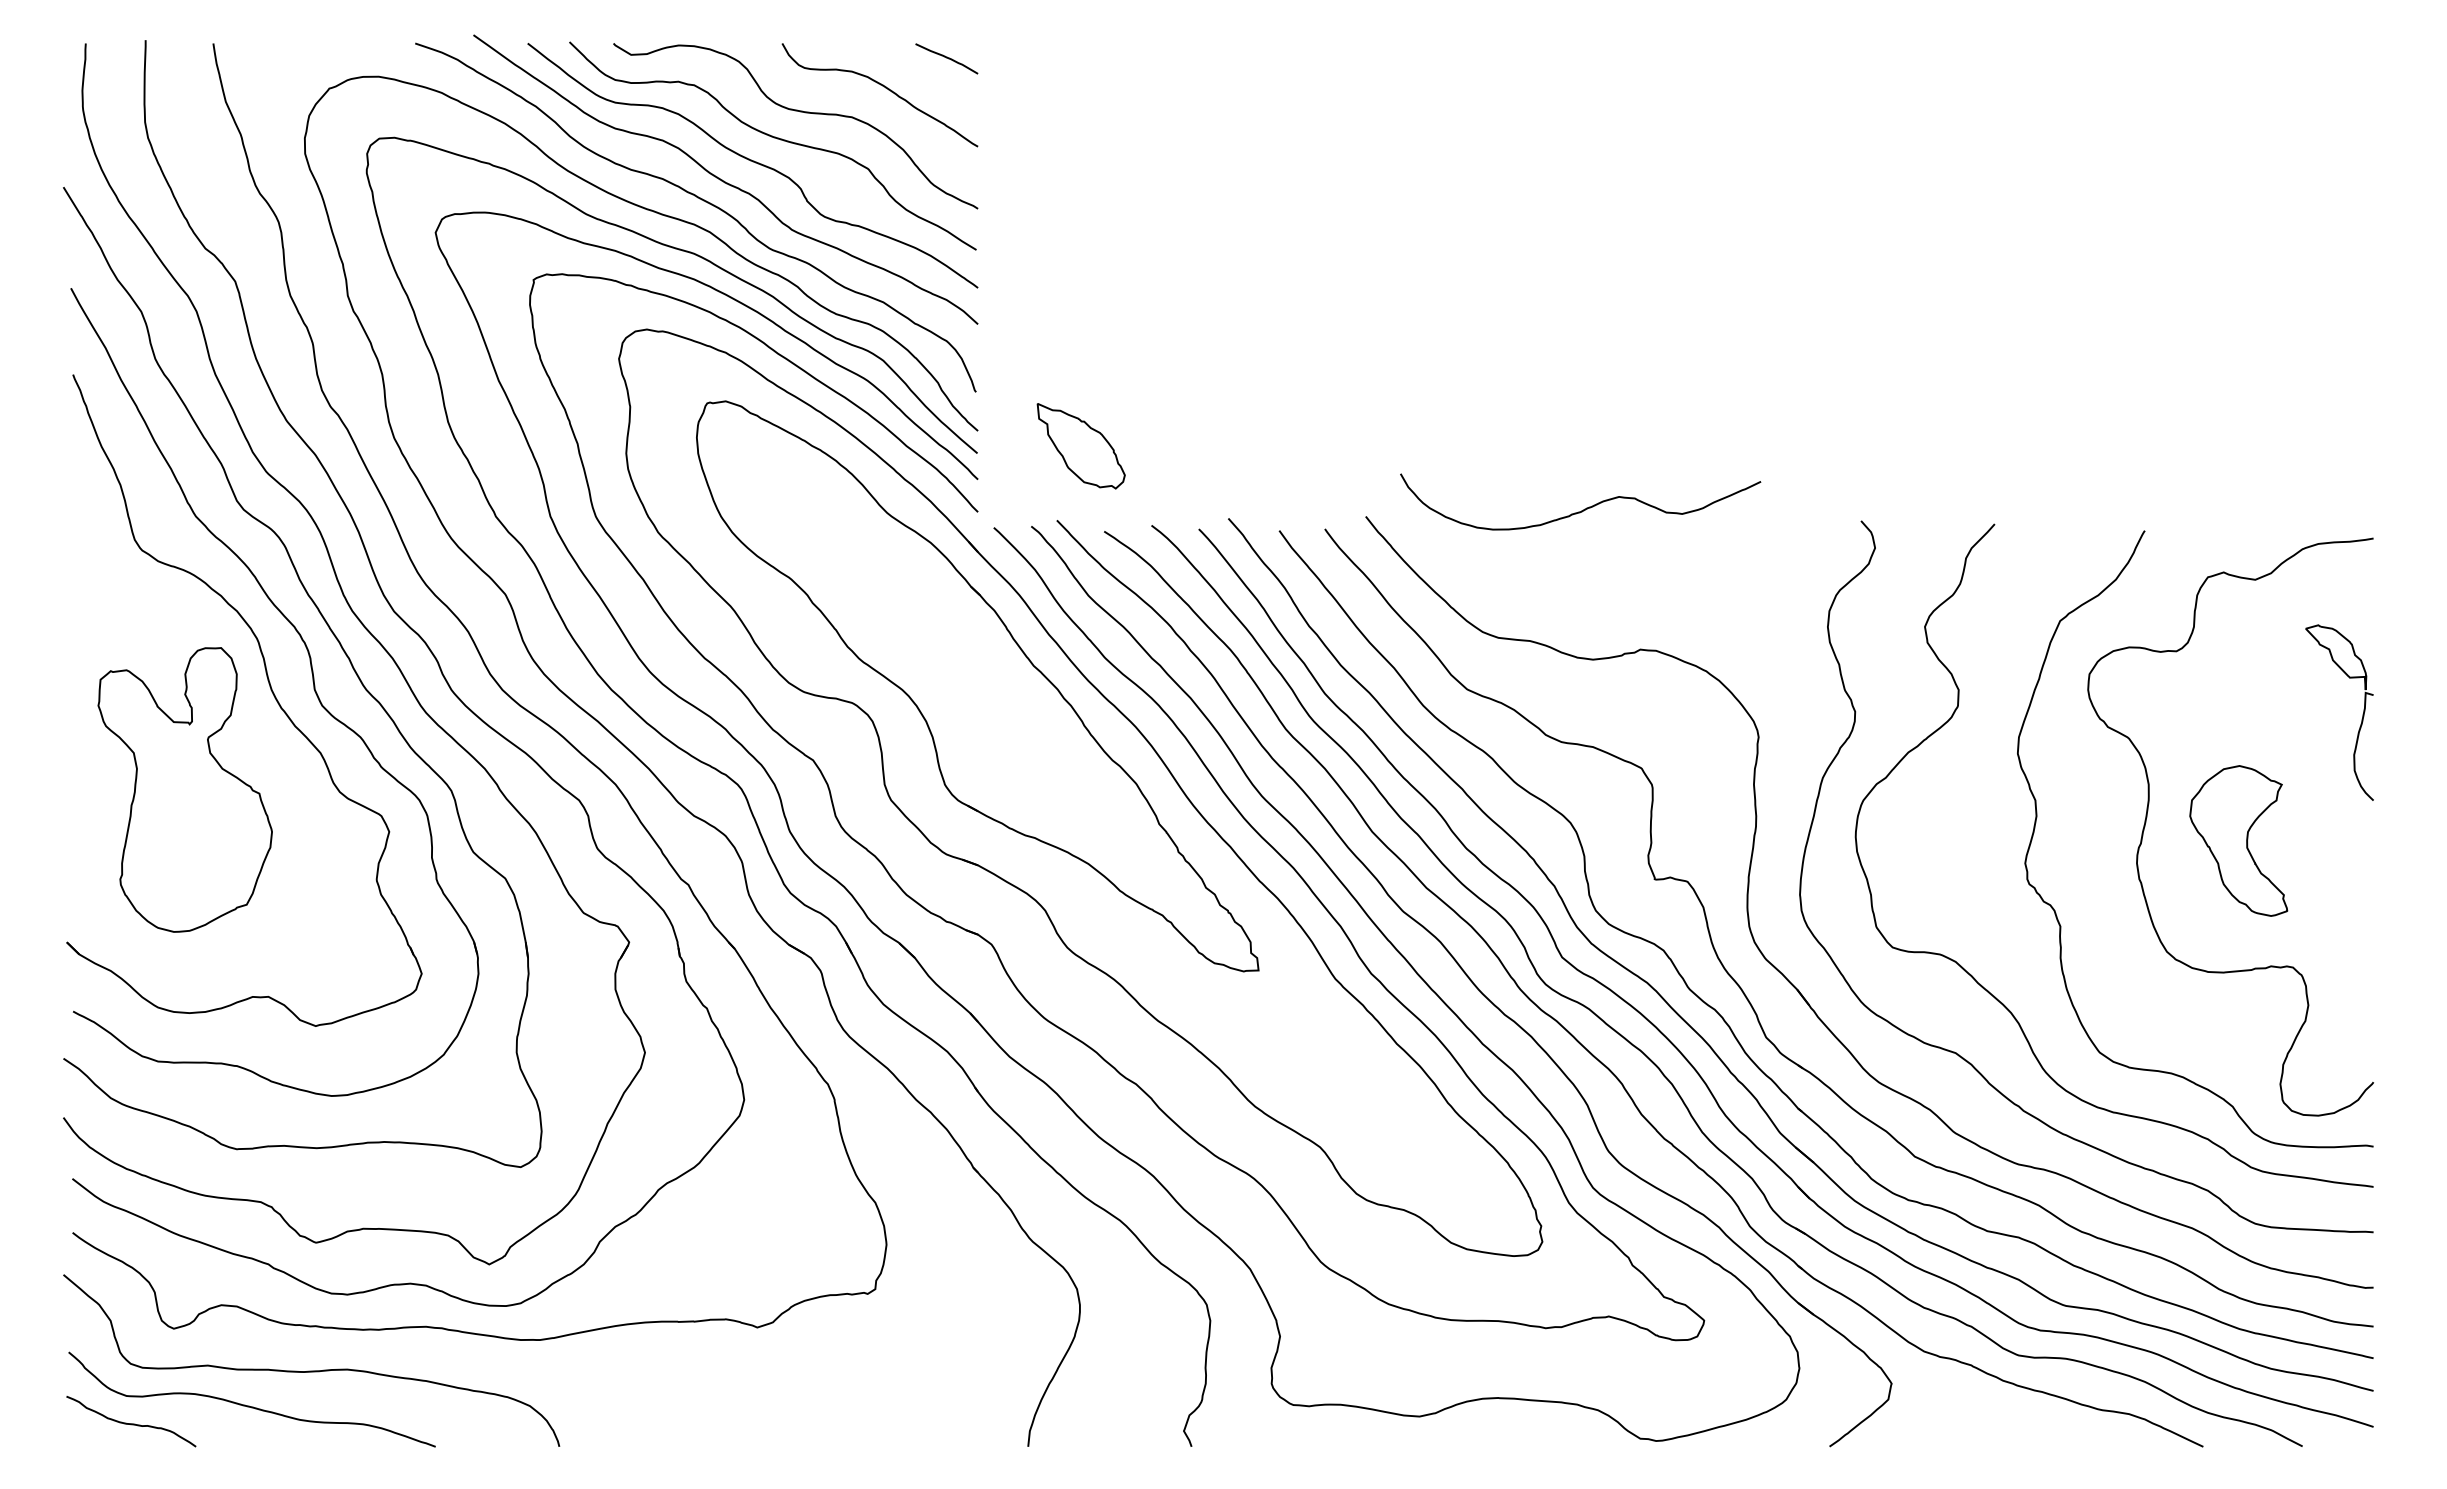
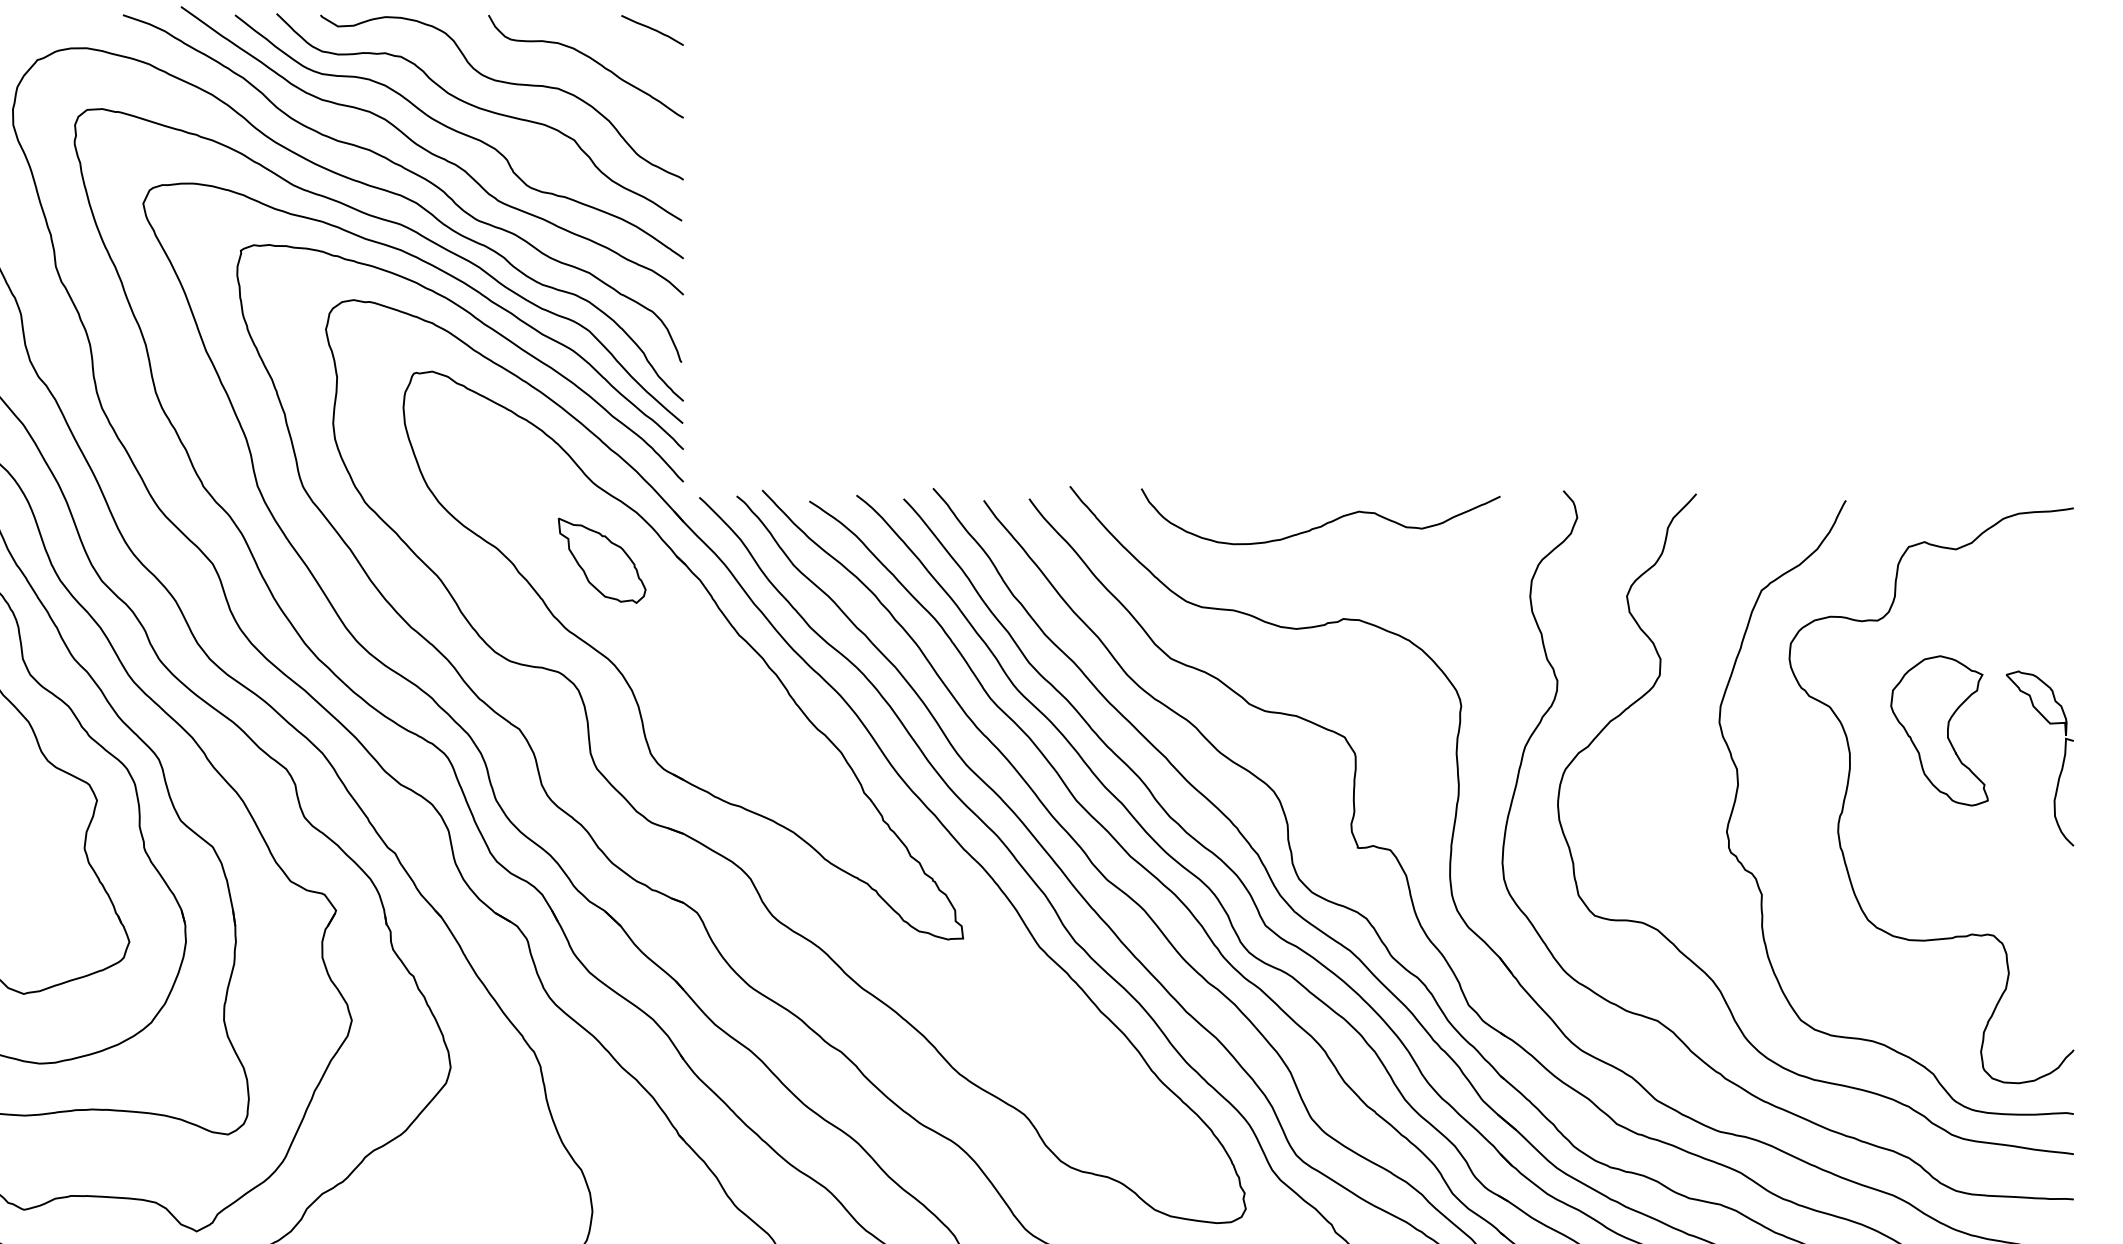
part: (1080, 446) -> (601, 561), moved
curve: (1584, 508) -> (1324, 523), moved
part: (2362, 714) -> (2062, 760), moved
part: (2238, 840) -> (1939, 730), moved

